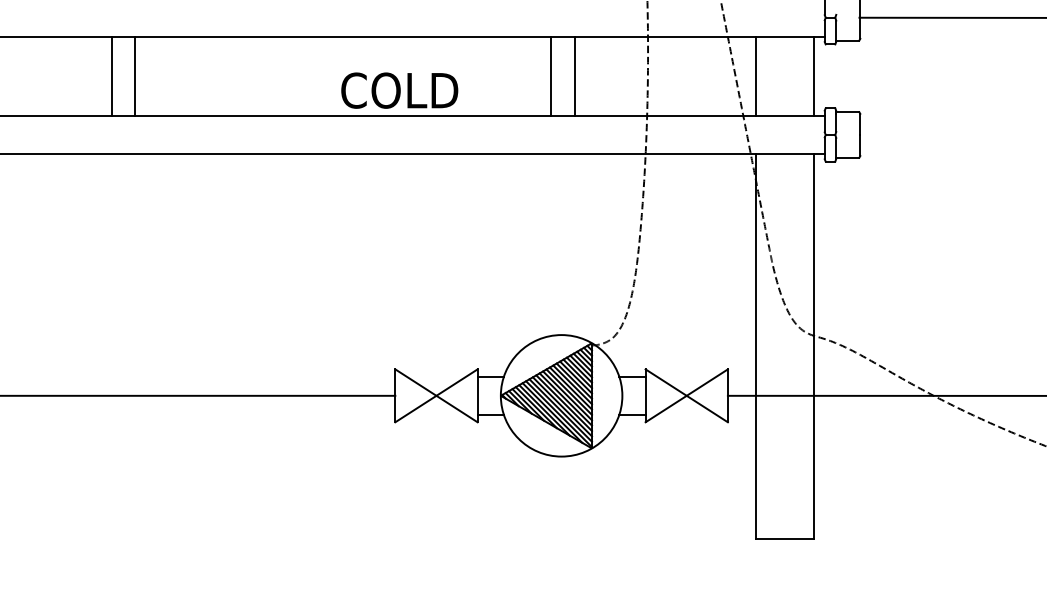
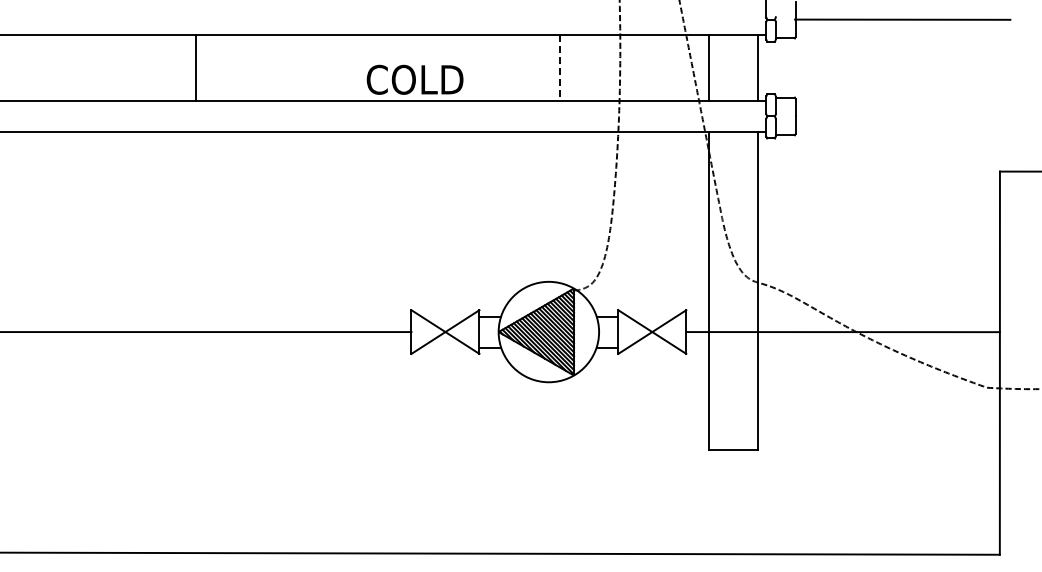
line: (112, 75) -> (177, 67), removed
line: (551, 75) -> (540, 67), removed
line: (574, 76) -> (559, 68), solid -> dashed

